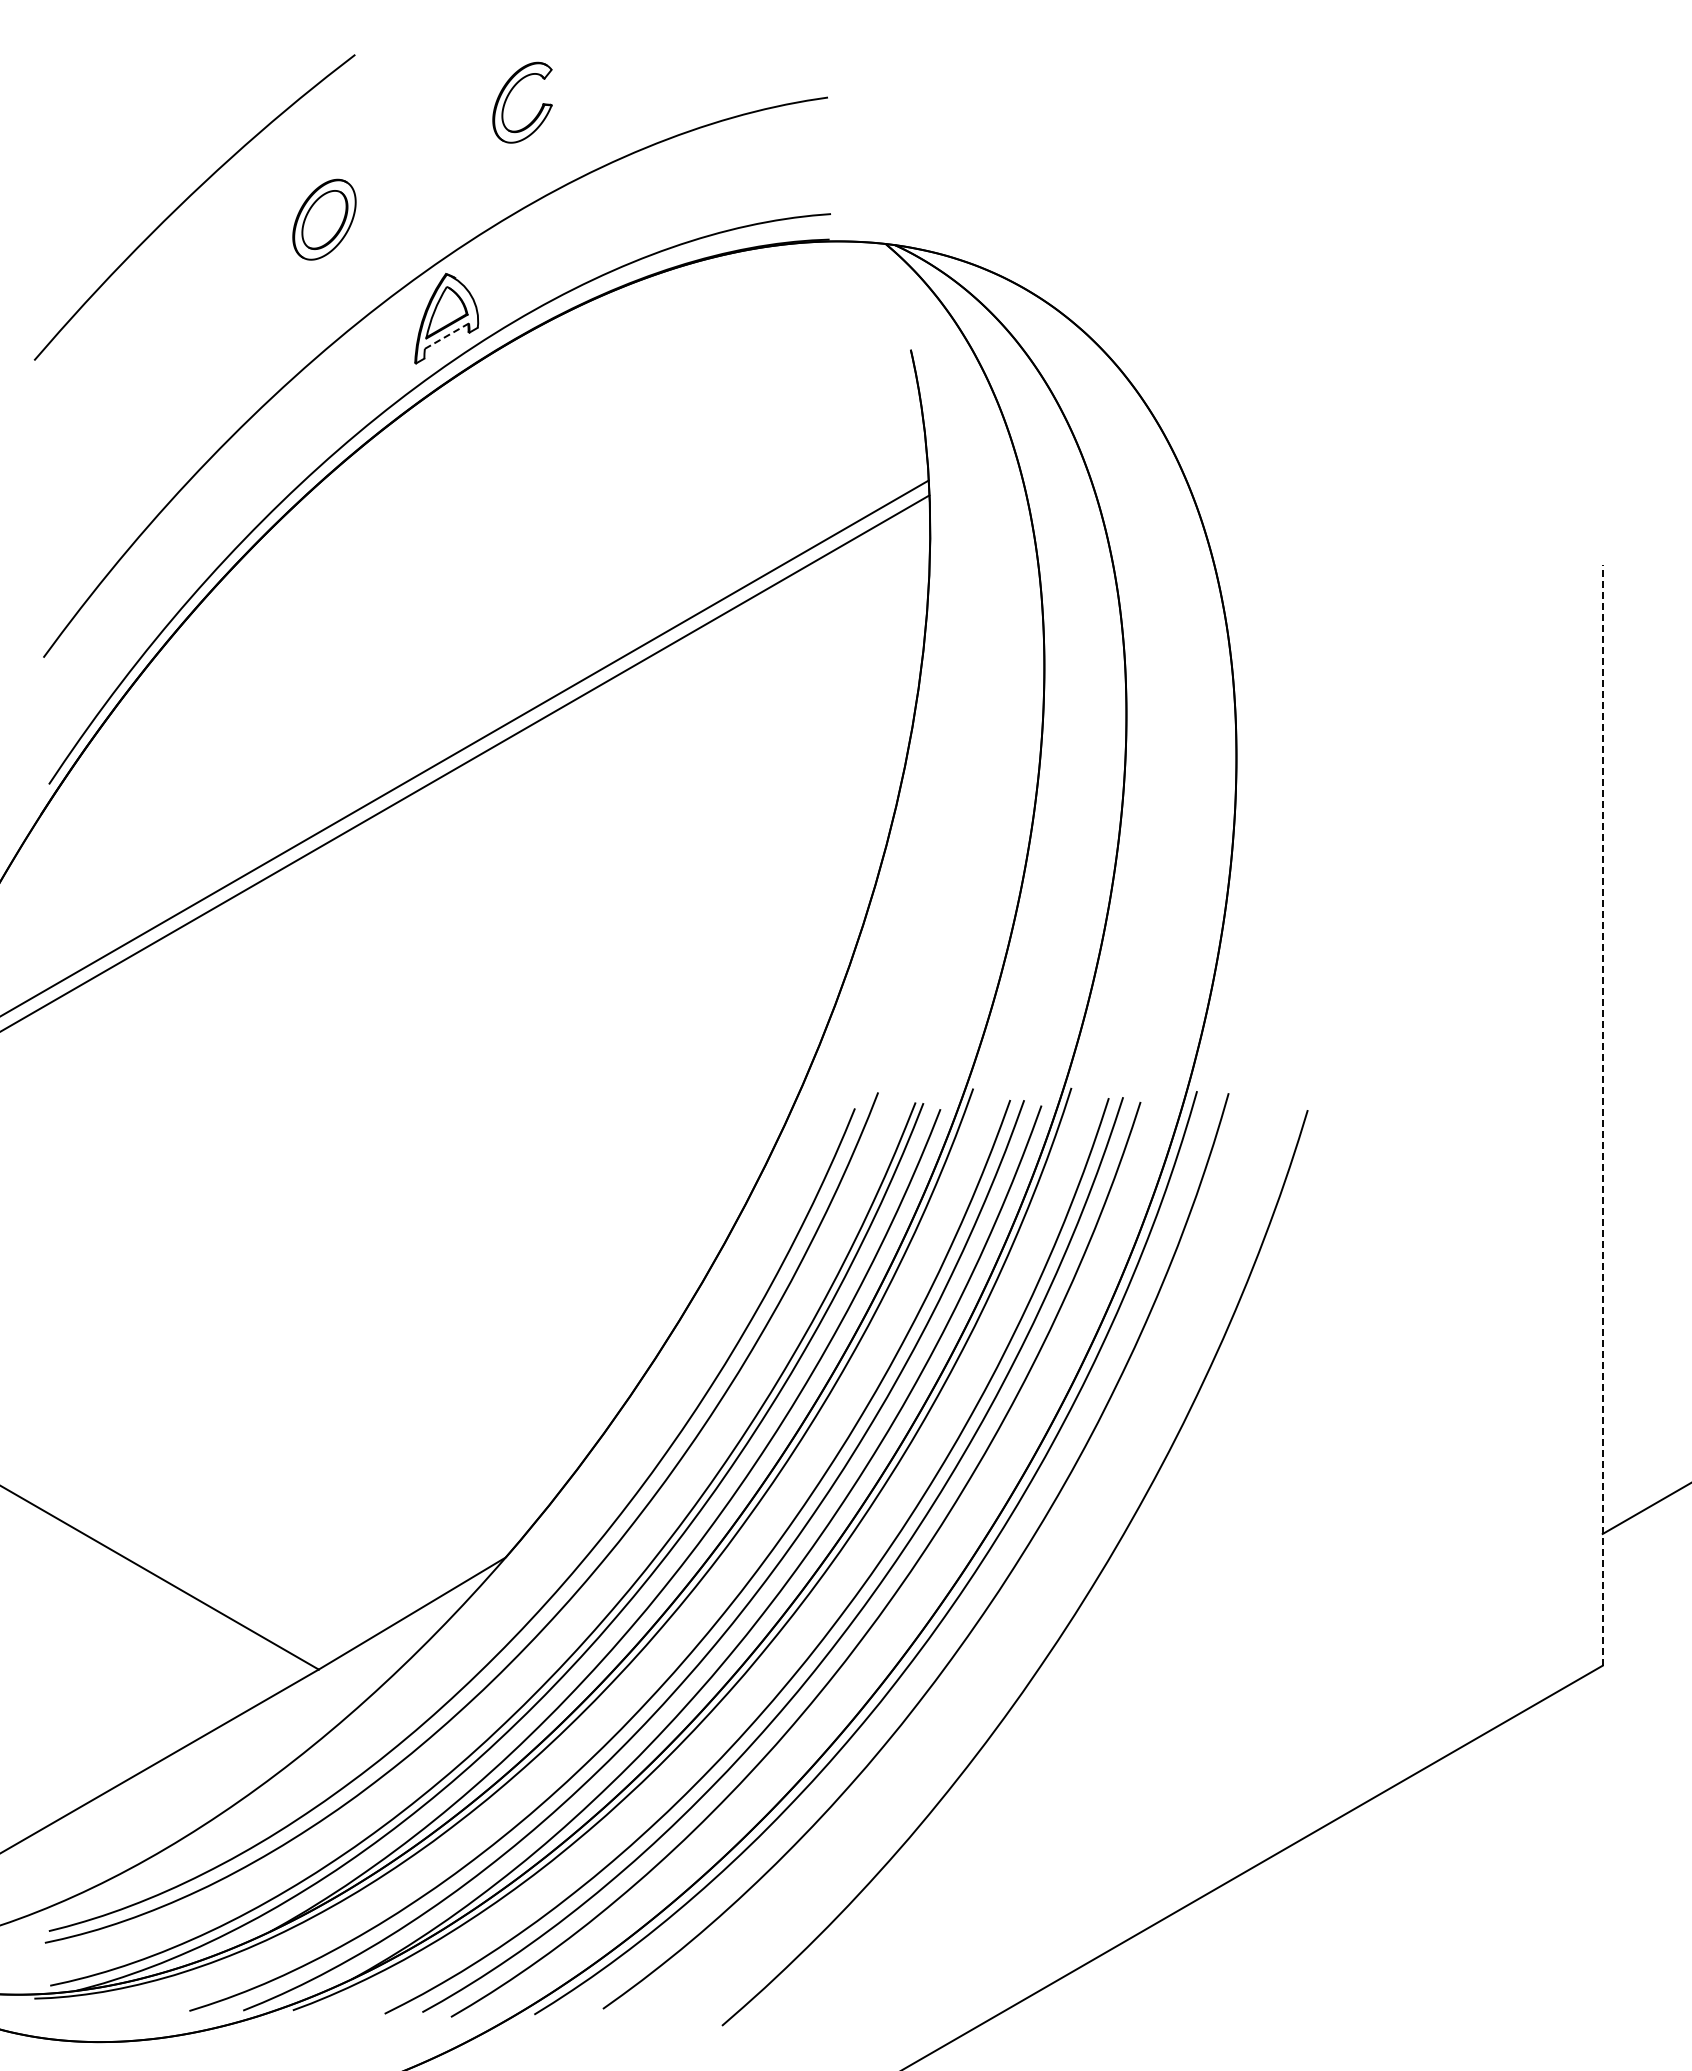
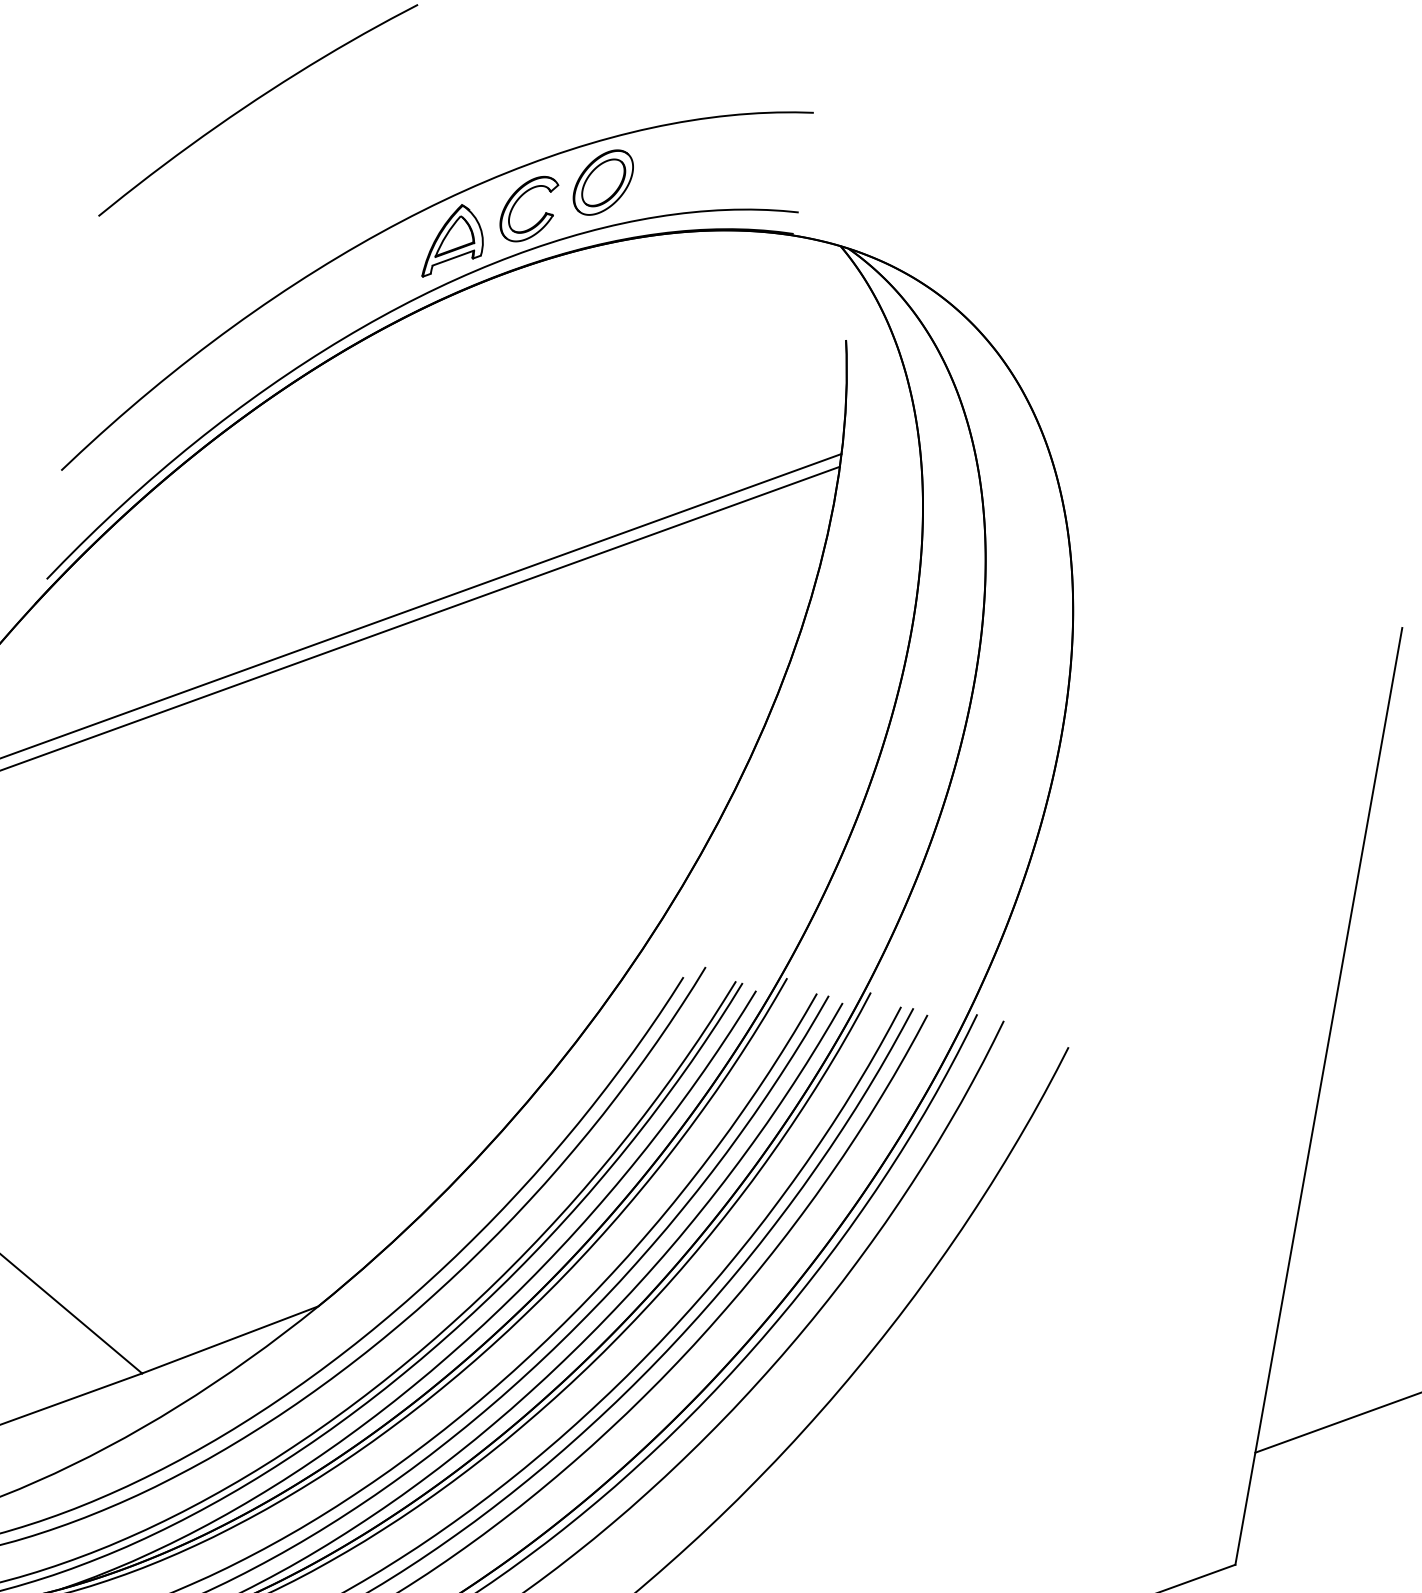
part: (509, 95) -> (518, 200), moved
part: (324, 219) -> (603, 182), moved
line: (447, 335) -> (453, 257), dashed -> solid
line: (1602, 1114) -> (1318, 1095), dashed -> solid

